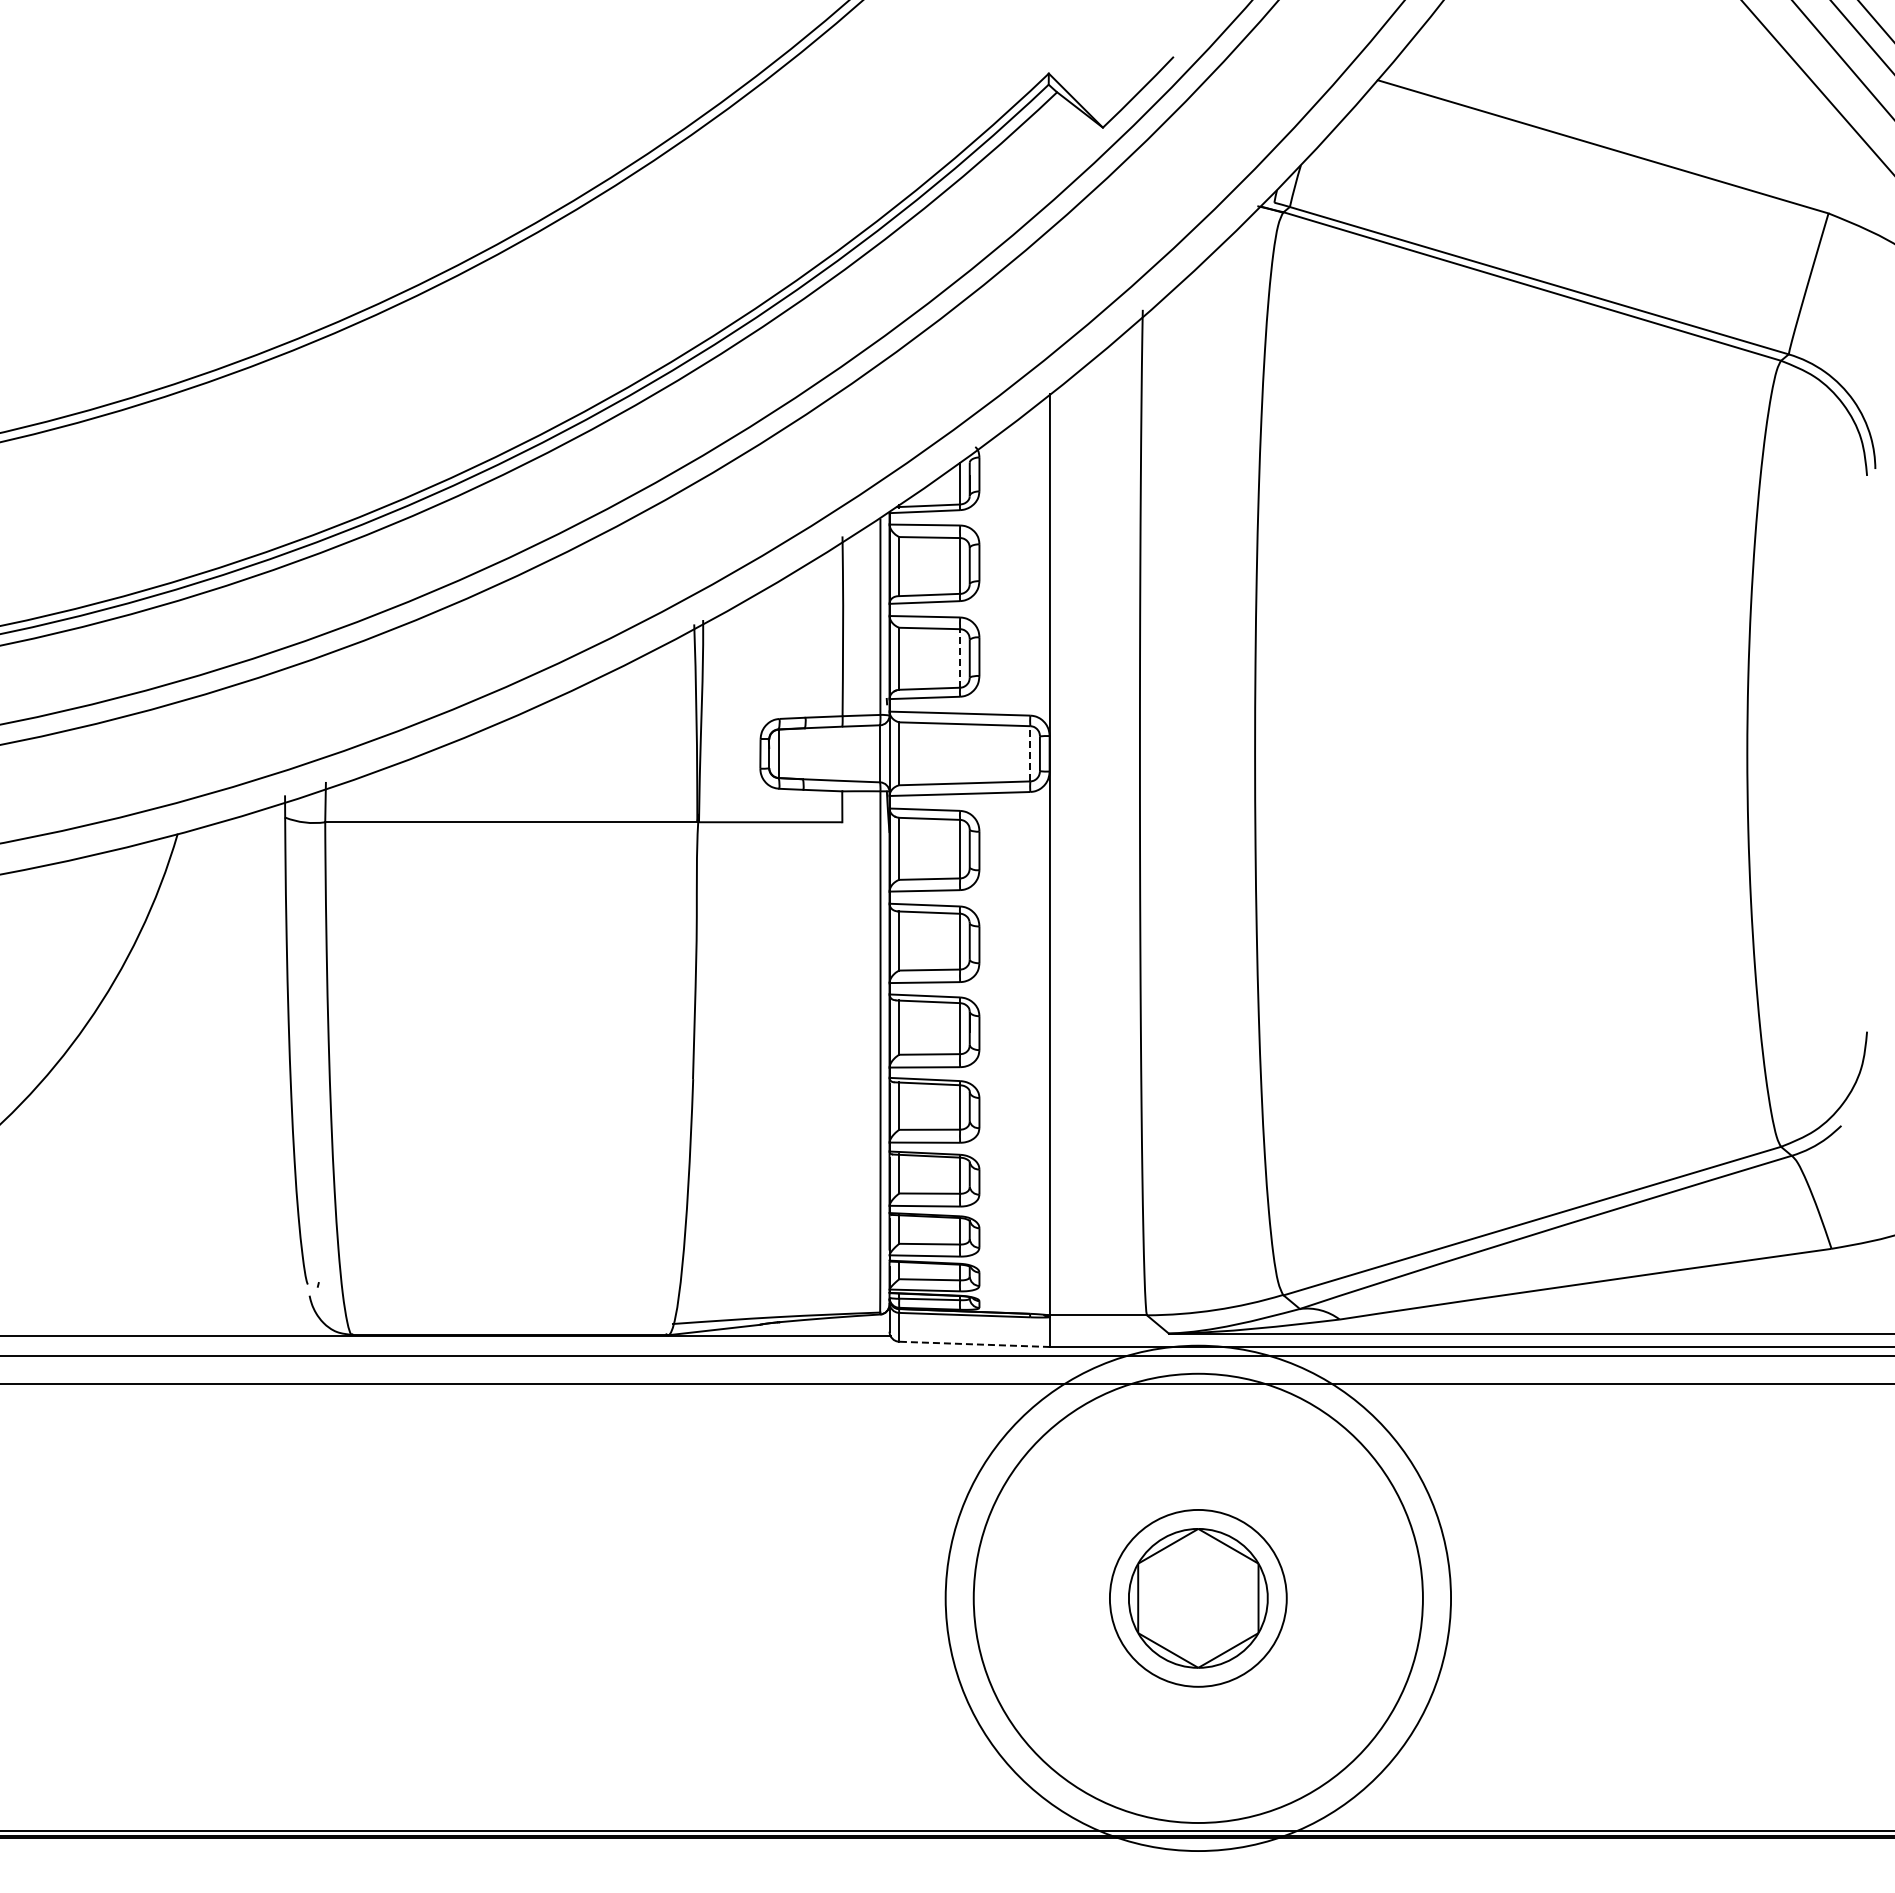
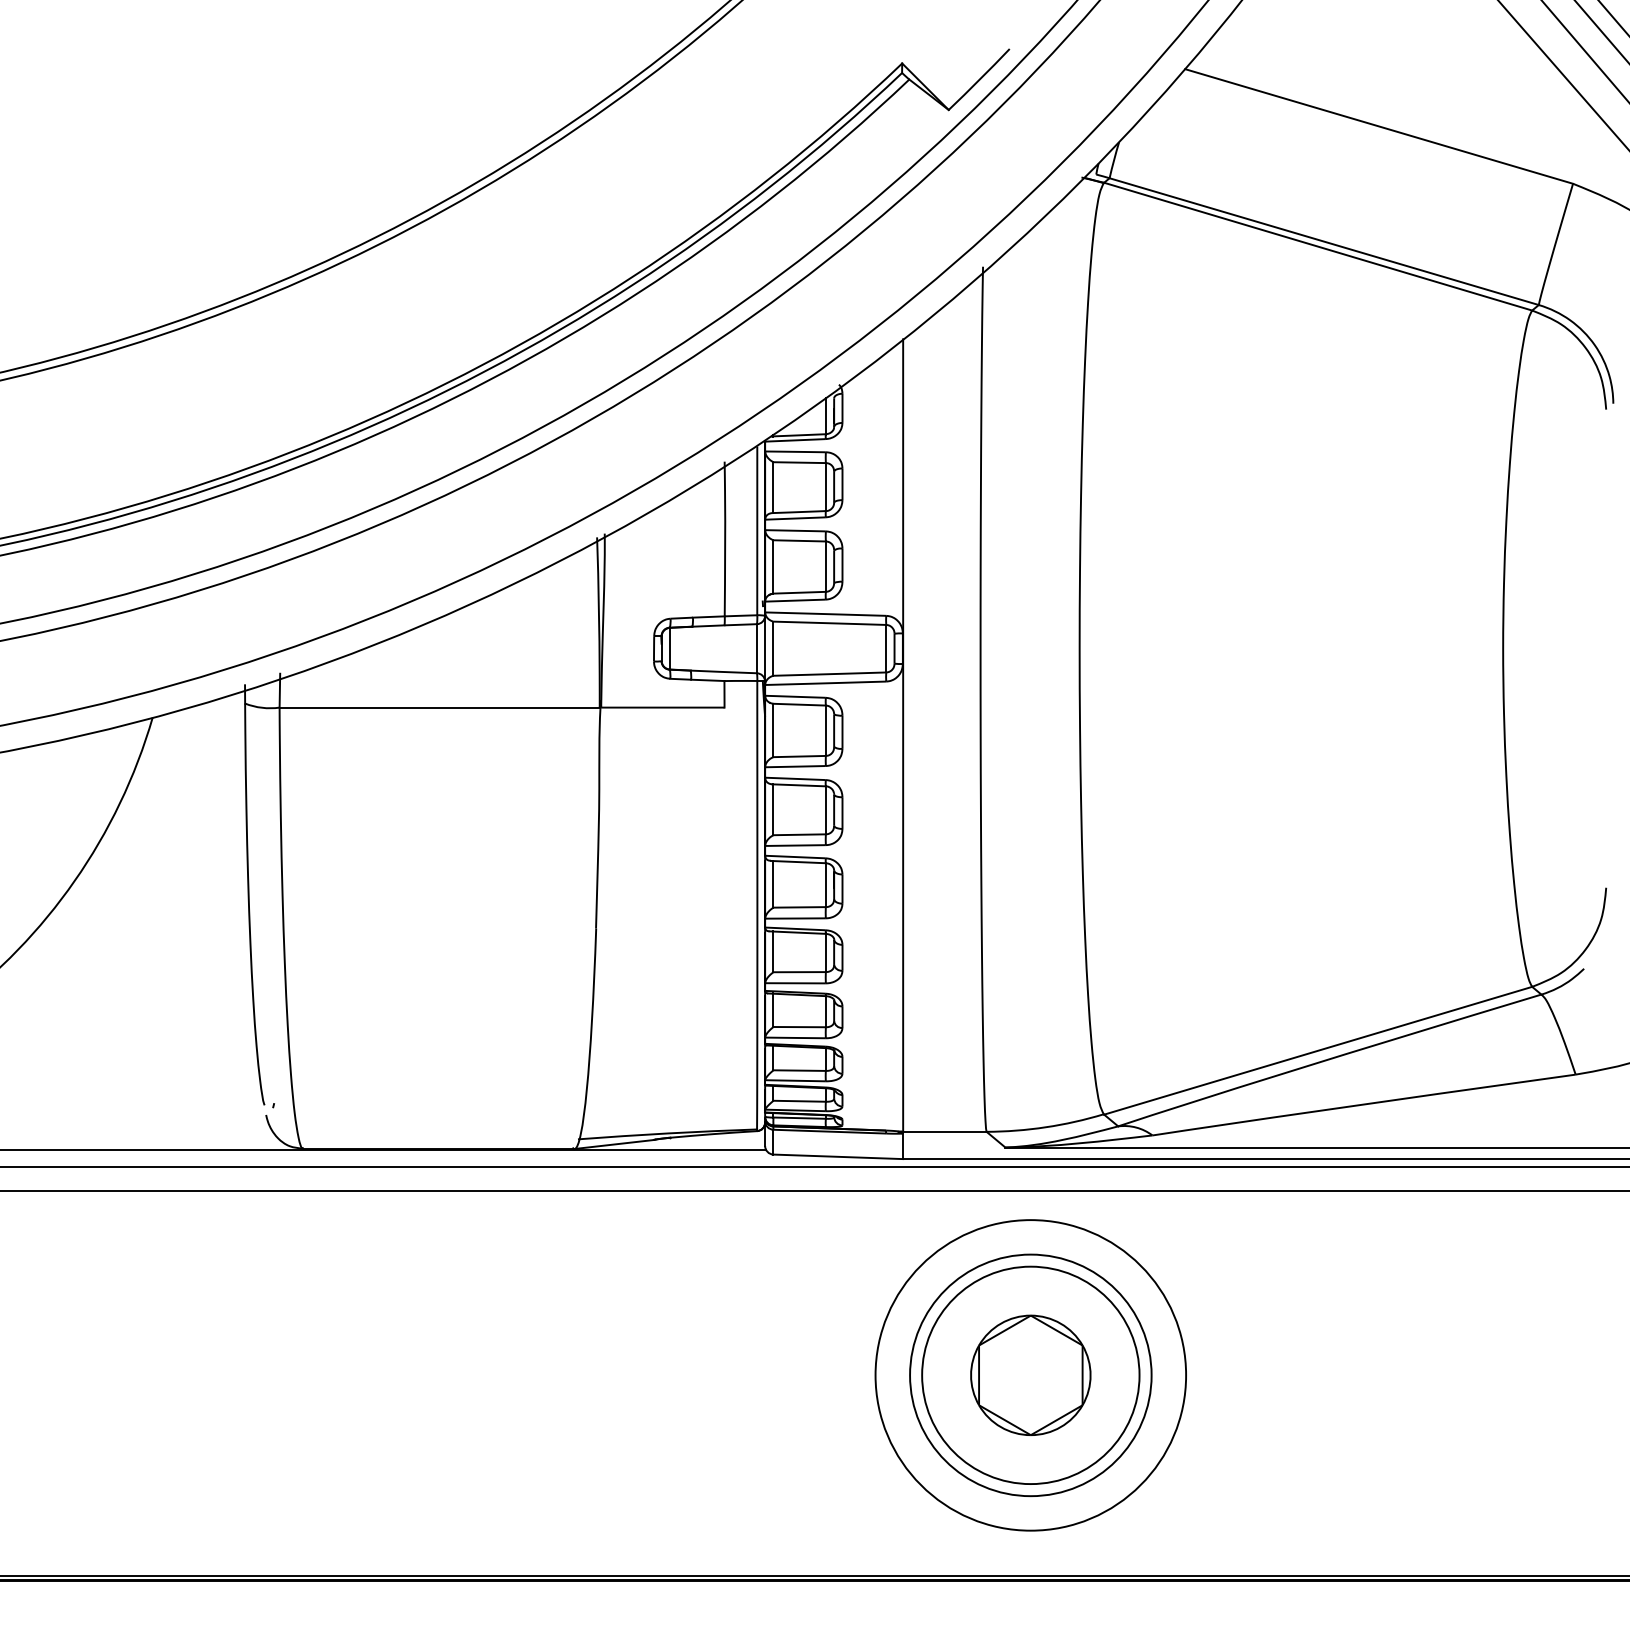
line: (960, 657) -> (826, 565), dashed -> solid
line: (1030, 753) -> (886, 648), dashed -> solid
line: (974, 1344) -> (838, 1156), dashed -> solid
circle: (1197, 1597) -> (1030, 1374), size x0.71
circle: (1197, 1598) -> (1030, 1375), size x0.62
circle: (1198, 1598) -> (1030, 1375), size x1.43

